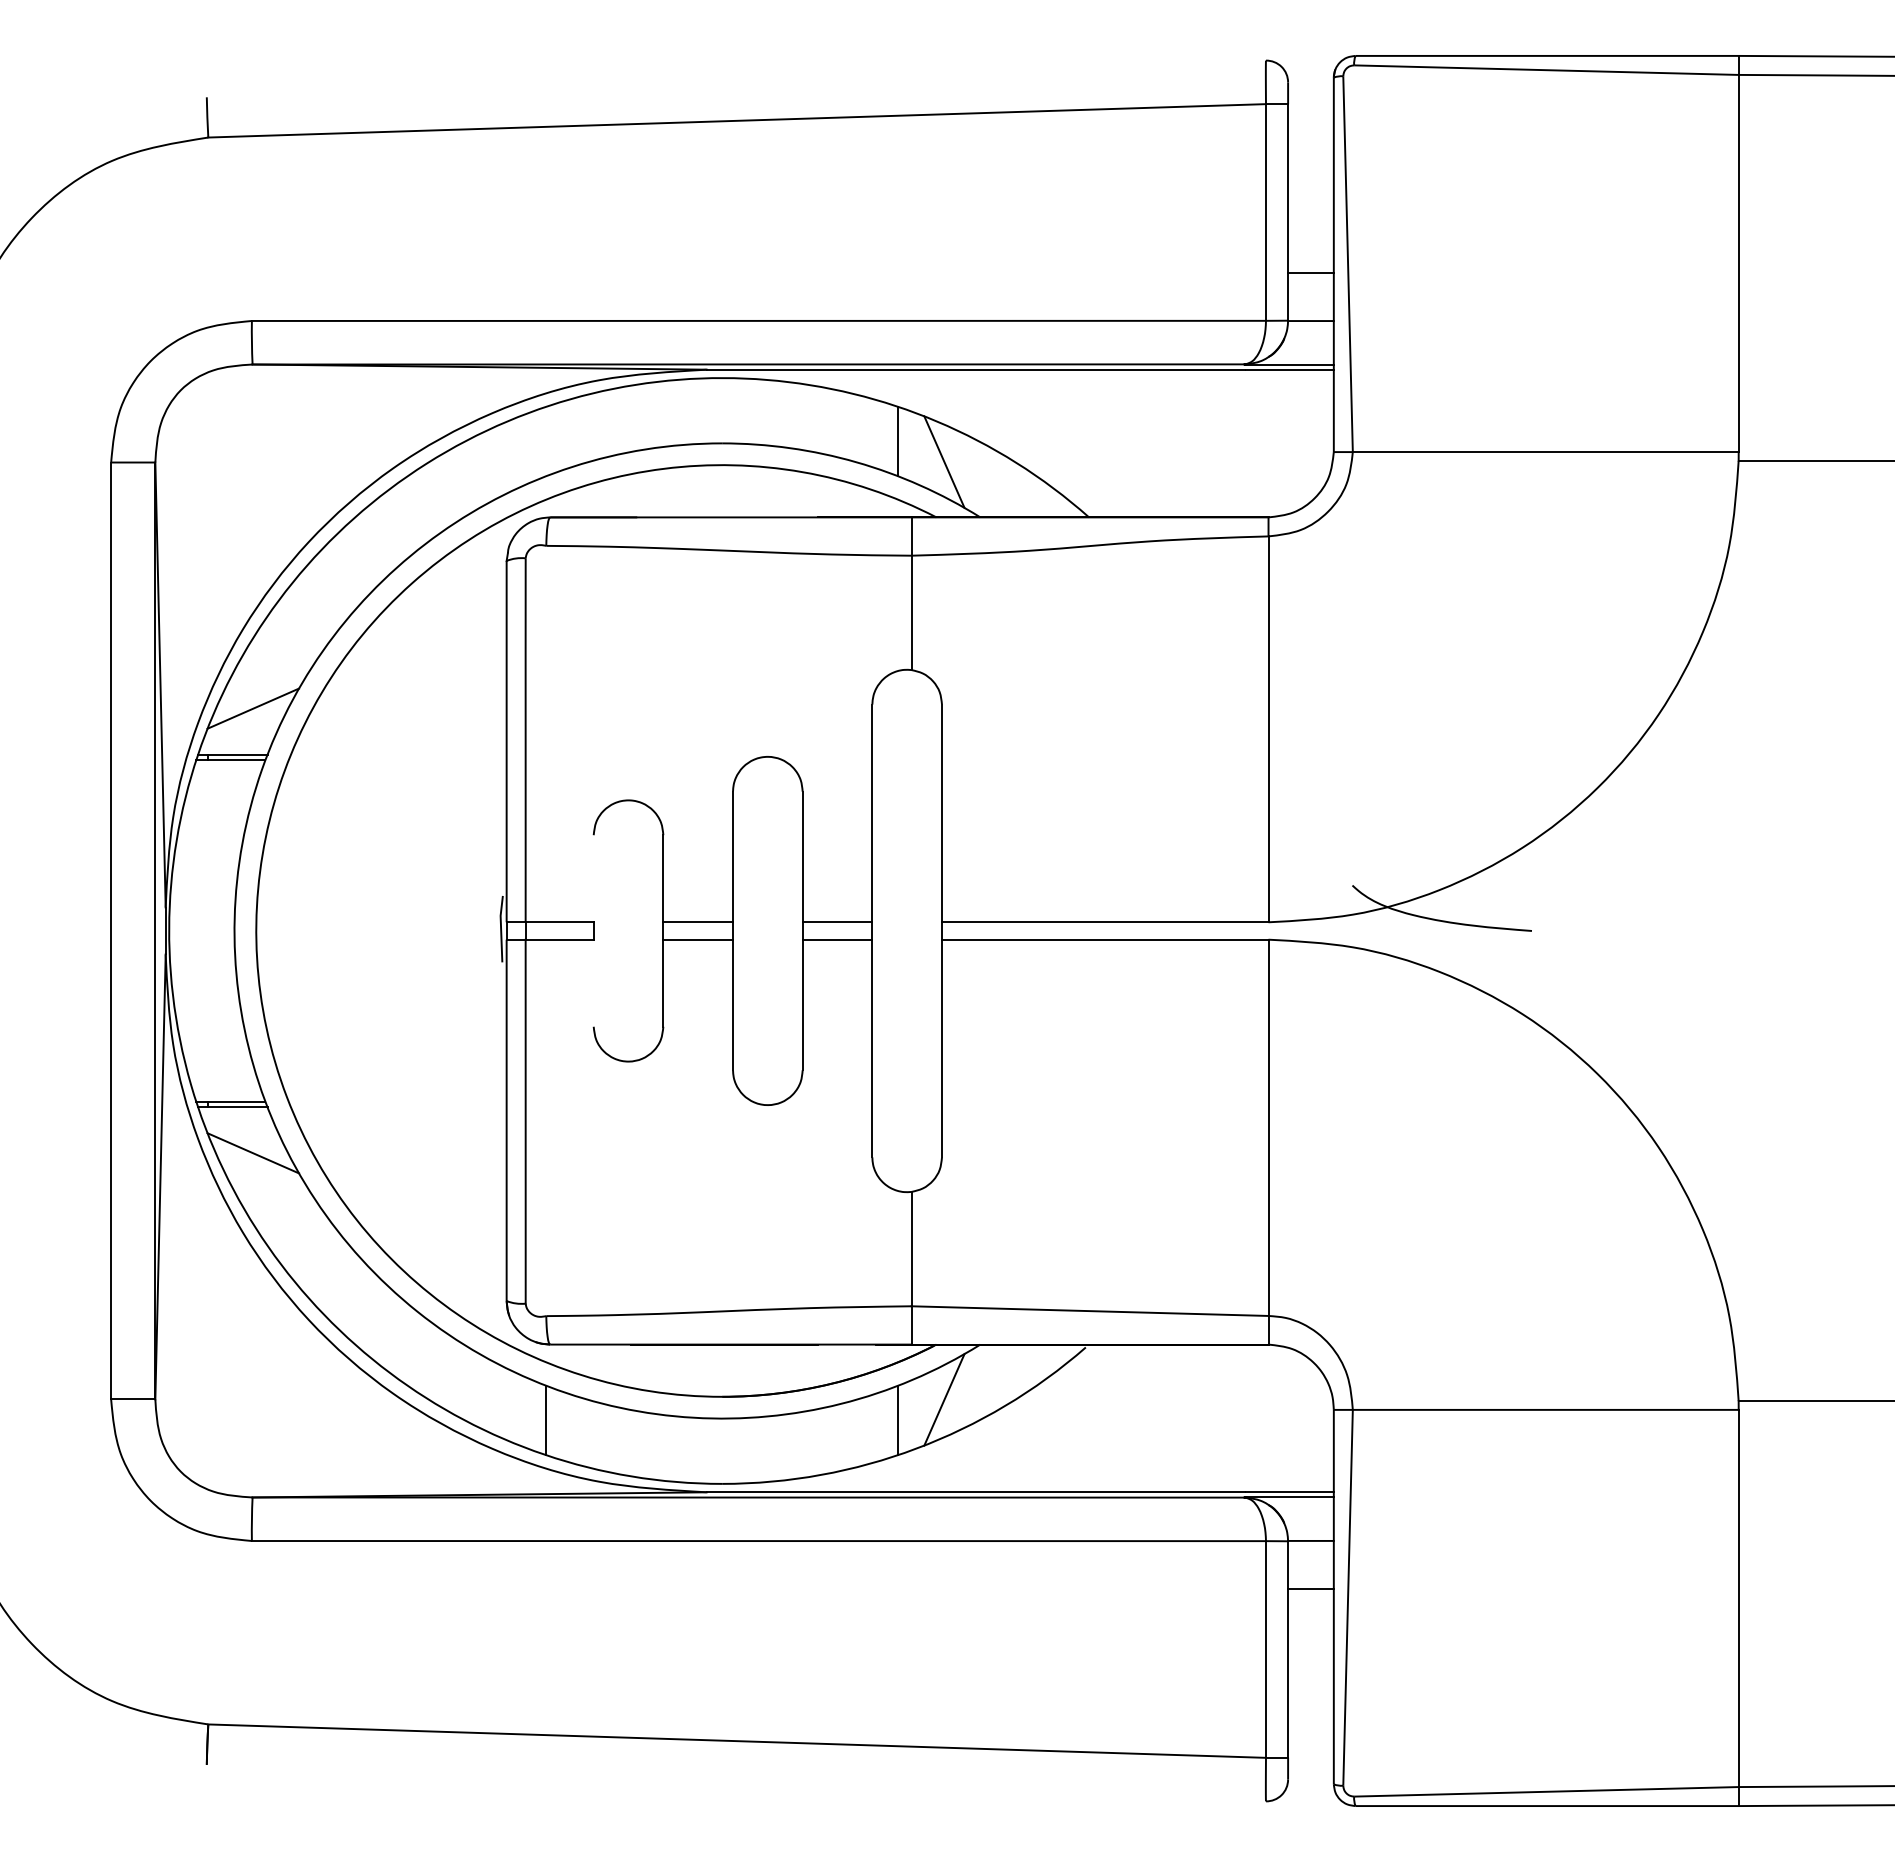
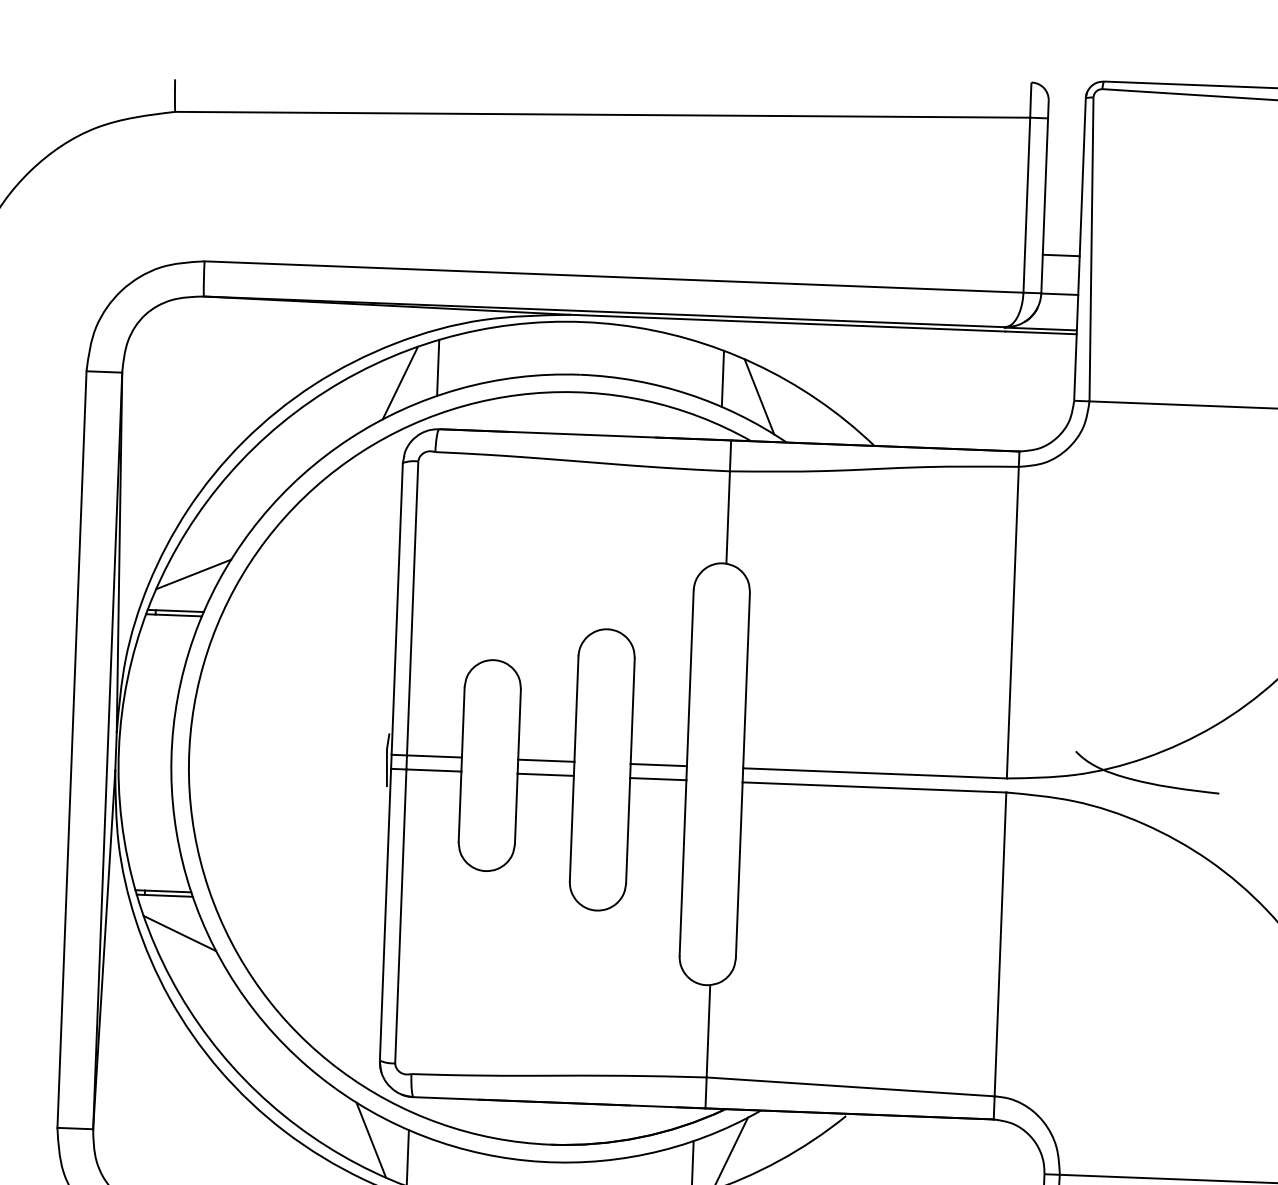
line: (545, 441) -> (437, 367), added
line: (499, 461) -> (400, 382), added
line: (593, 878) -> (463, 722), added
line: (593, 982) -> (459, 806), added
line: (499, 1399) -> (371, 1139), added

